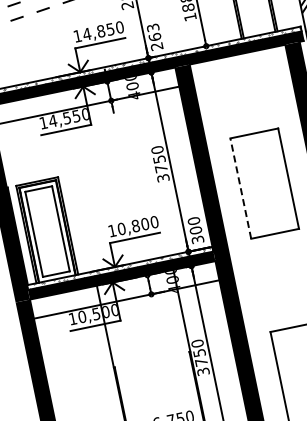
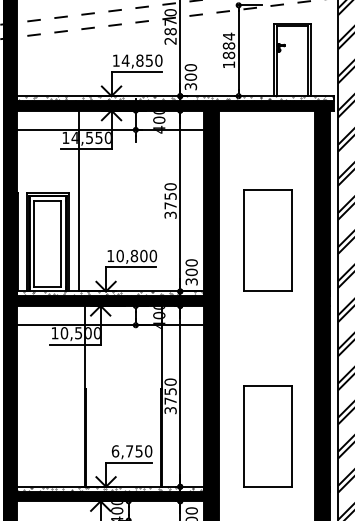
text: (154, 37) -> (190, 77), 263 -> 300
line: (69, 182) -> (79, 200), added
line: (240, 188) -> (243, 240), dashed -> solid

